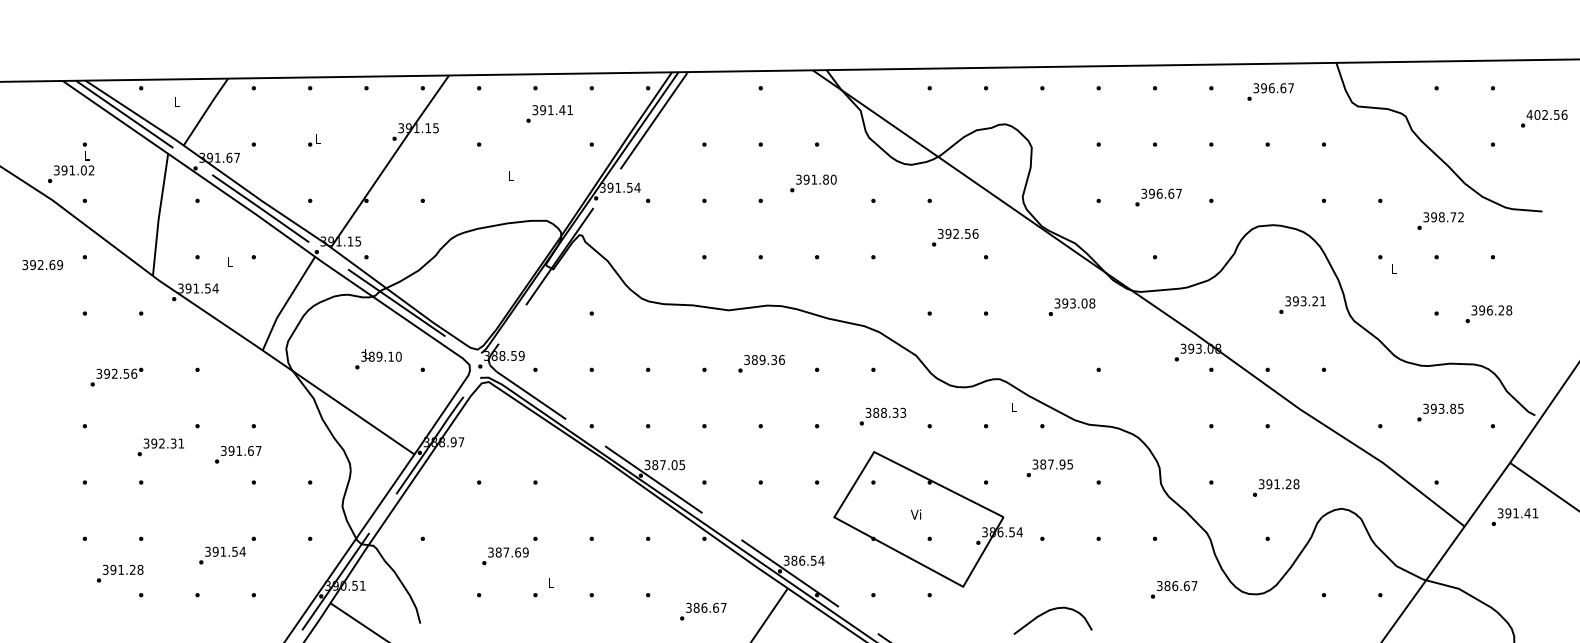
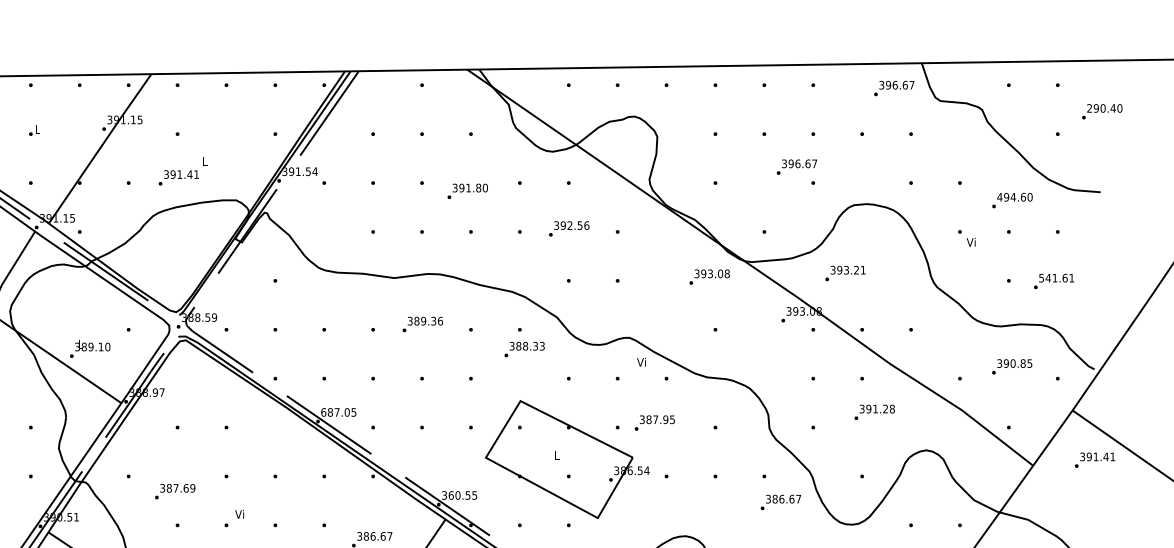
text: (1270, 91) -> (894, 88), moved
text: (549, 113) -> (178, 177), moved
text: (1546, 114) -> (1104, 108), 402.56 -> 290.40
text: (813, 183) -> (467, 191), moved
text: (1158, 197) -> (796, 167), moved
text: (1443, 217) -> (1014, 197), 398.72 -> 494.60
text: (955, 237) -> (569, 228), moved
text: (1393, 269) -> (971, 242), L -> Vi
text: (1302, 304) -> (845, 272), moved
text: (1071, 307) -> (709, 277), moved
text: (1491, 310) -> (1056, 278), 396.28 -> 541.61
text: (378, 359) -> (90, 349), moved
text: (1013, 407) -> (641, 362), L -> Vi
text: (1441, 408) -> (1013, 363), 393.85 -> 390.85
text: (882, 416) -> (524, 349), moved
text: (647, 465) -> (323, 412), 387.05 -> 687.05
text: (1049, 468) -> (654, 423), moved
text: (1276, 487) -> (875, 411), moved
text: (916, 514) -> (557, 455), Vi -> L
text: (1514, 516) -> (1094, 459), moved
text: (505, 556) -> (175, 491), moved
text: (807, 560) -> (462, 495), 386.54 -> 360.55
text: (550, 582) -> (239, 514), L -> Vi
text: (1174, 589) -> (781, 502), moved

